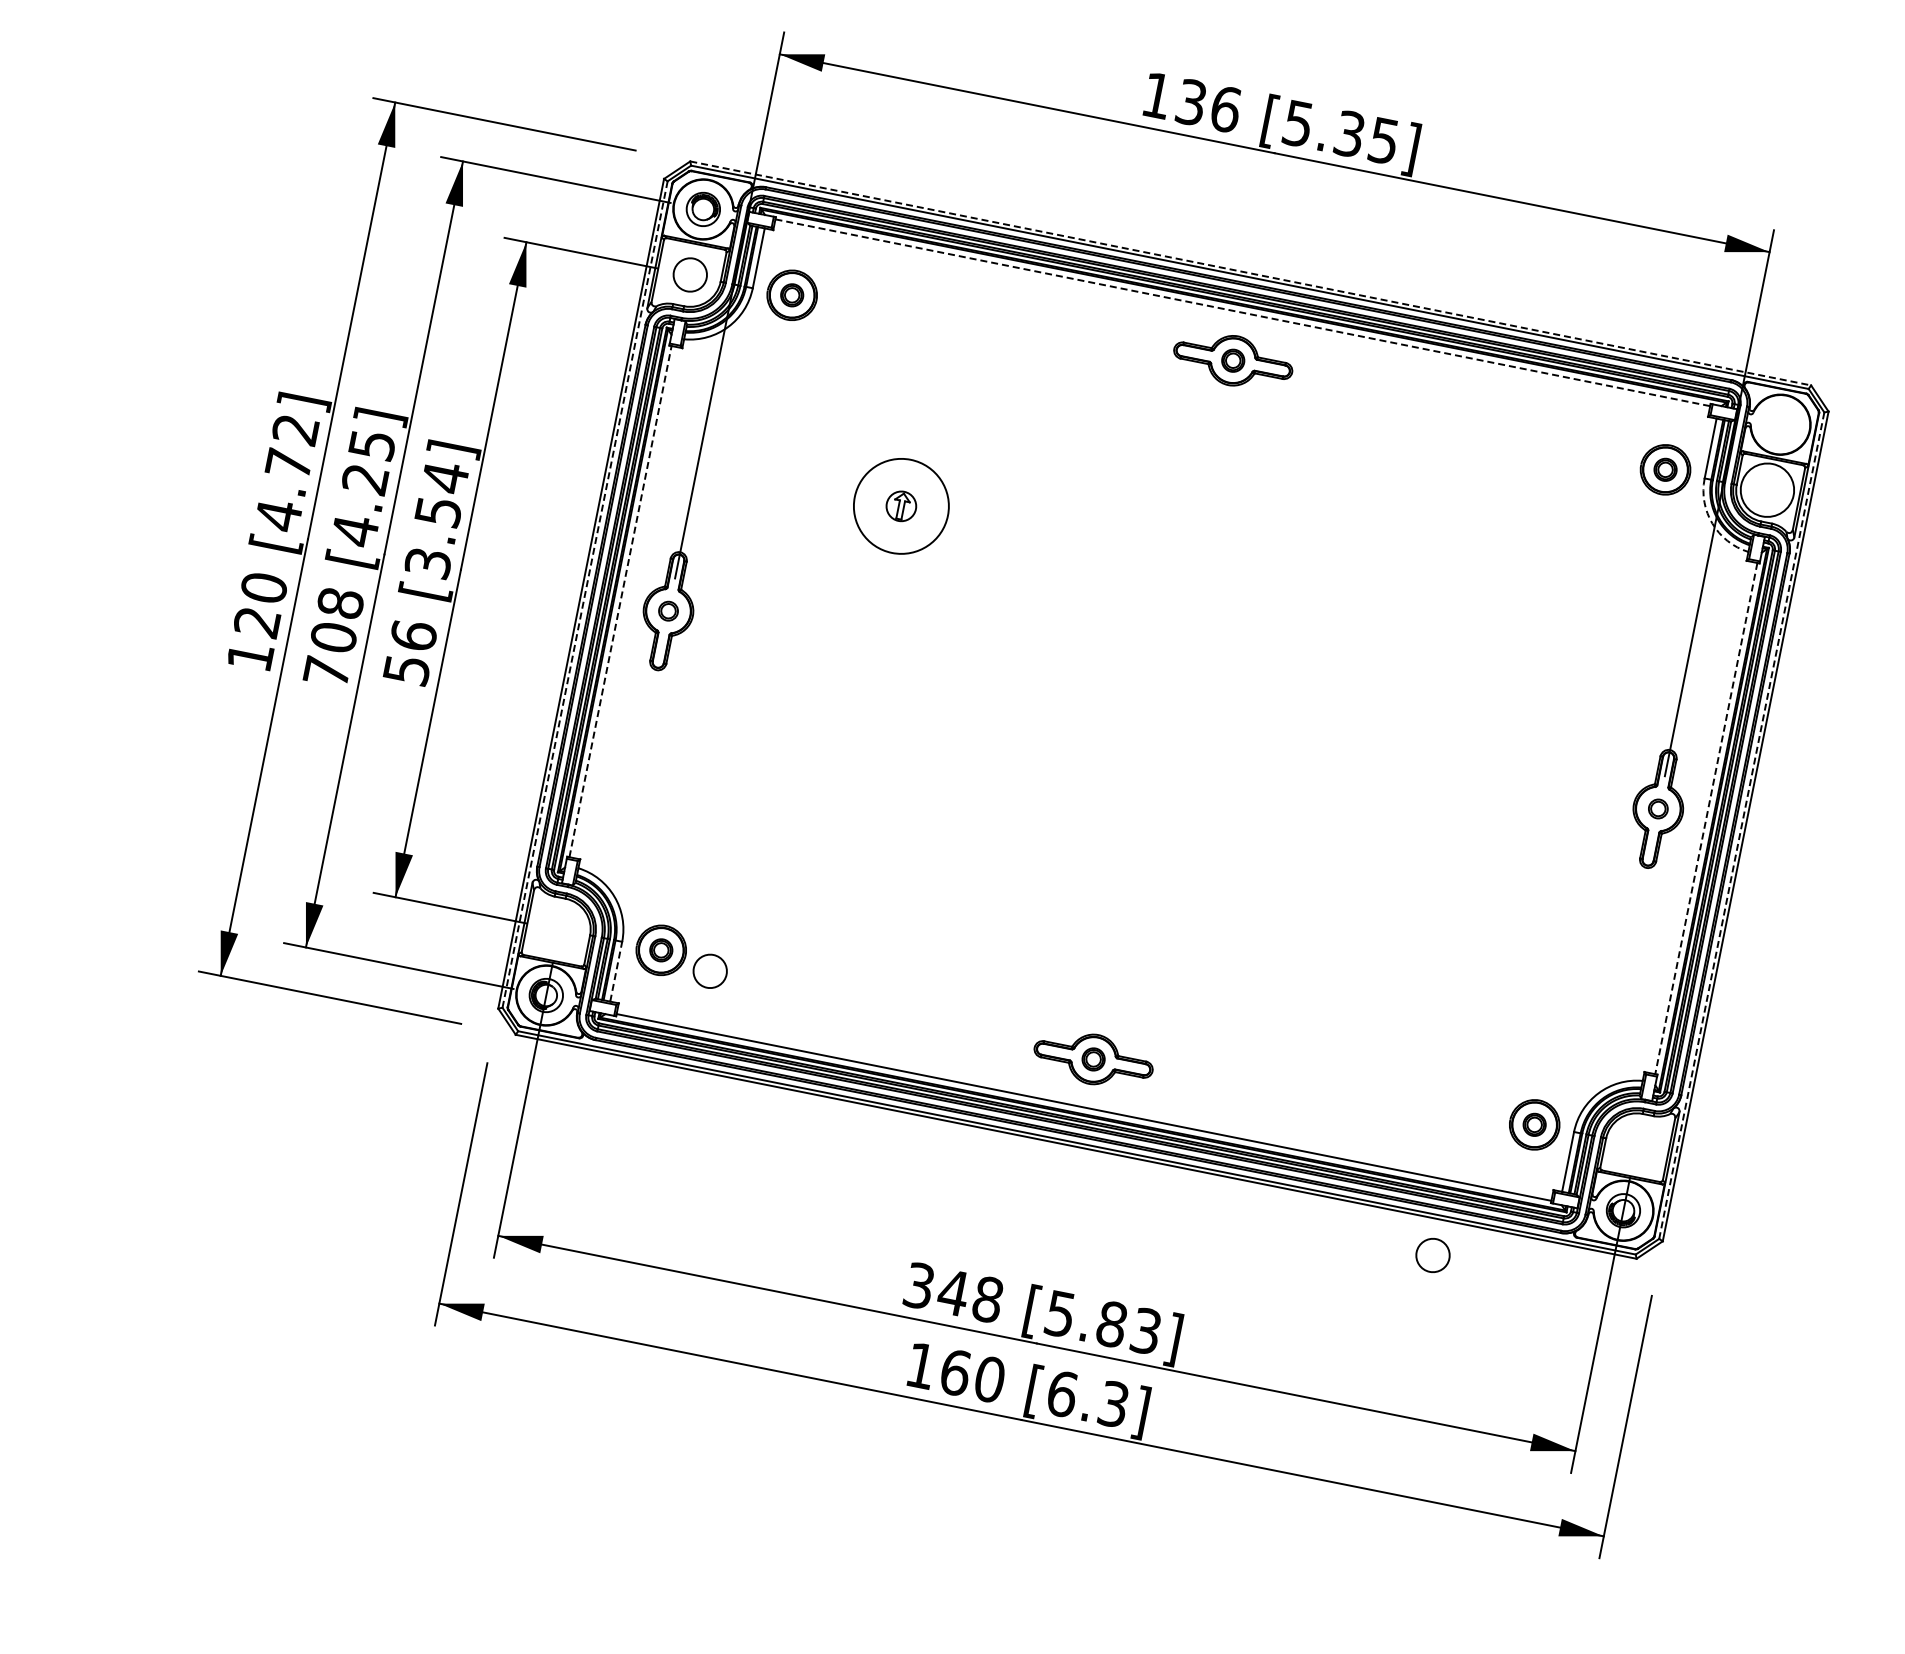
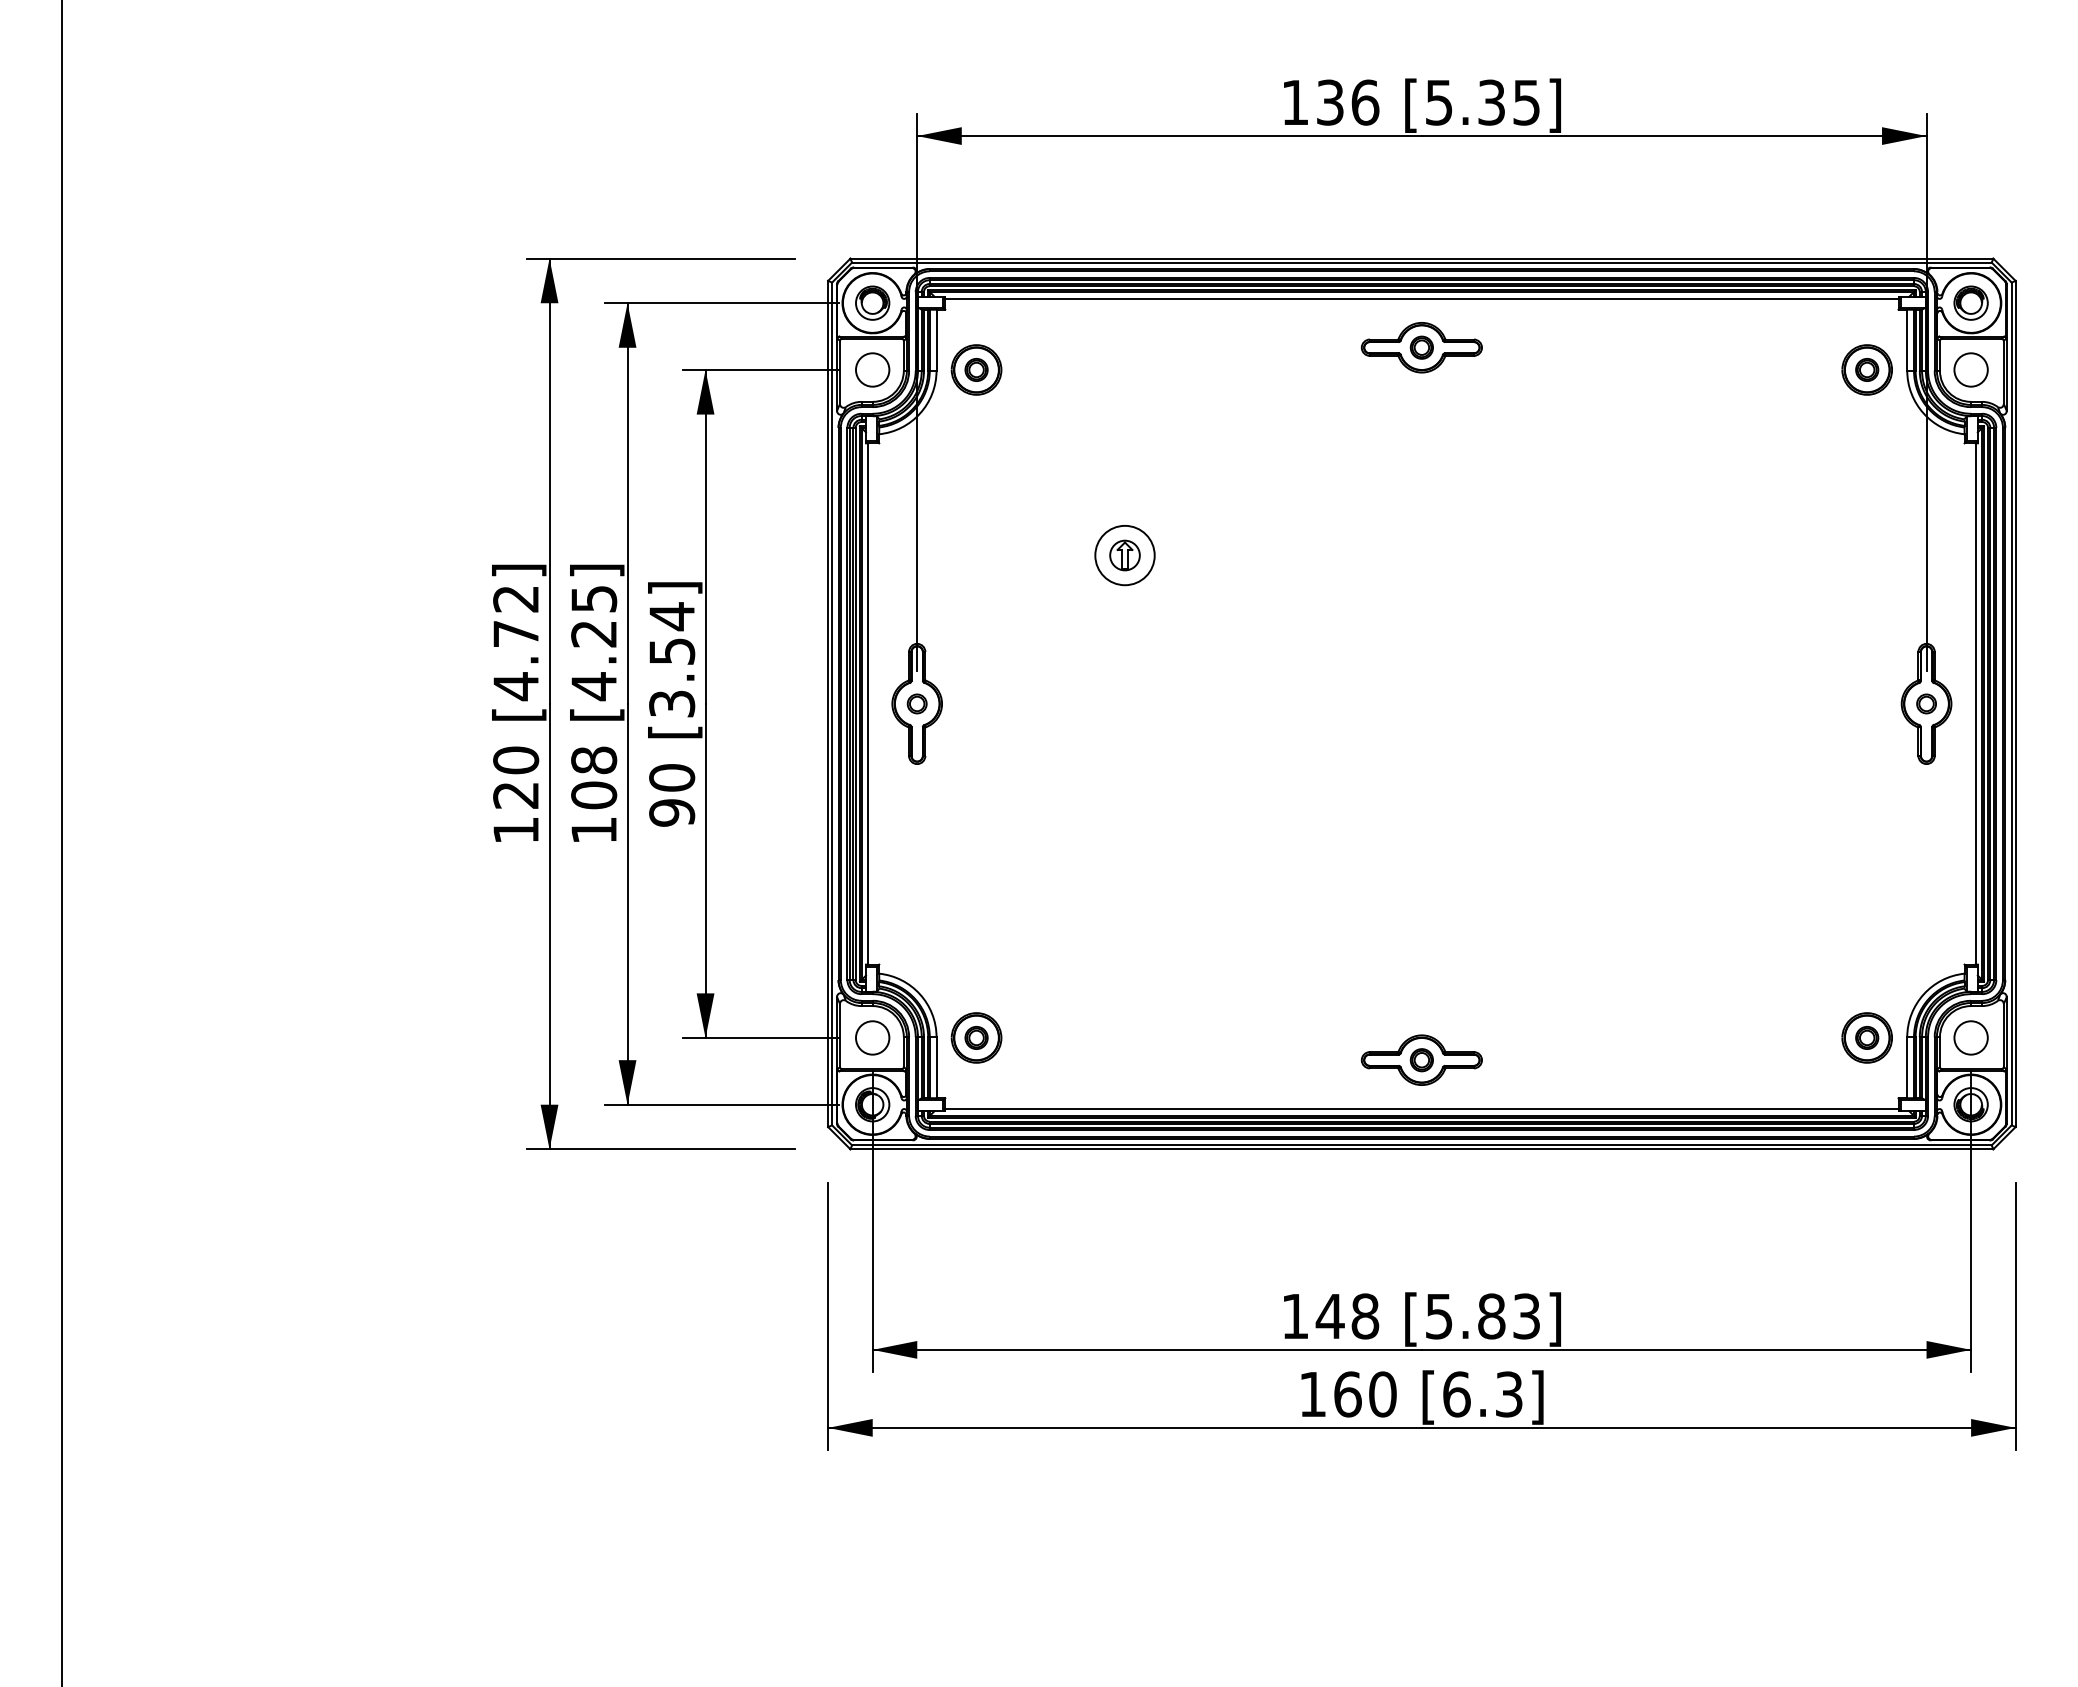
line: (1251, 273) -> (1422, 258), dashed -> solid
line: (1242, 312) -> (1421, 298), dashed -> solid
part: (1780, 423) -> (1970, 302), added
circle: (1766, 489) -> (1970, 369), size x0.62
circle: (900, 506) -> (1124, 555), size x0.62
arc: (1712, 523) -> (1923, 413), dashed -> solid
line: (585, 594) -> (832, 703), dashed -> solid
line: (620, 601) -> (868, 703), dashed -> solid
text: (410, 652) -> (672, 794), 56 -> 90
text: (326, 671) -> (593, 830), 708 -> 108
line: (1706, 818) -> (1975, 703), dashed -> solid
line: (1741, 826) -> (2011, 704), dashed -> solid
circle: (710, 970) -> (872, 1037), moved
line: (616, 971) -> (936, 1067), dashed -> solid
circle: (1432, 1254) -> (1970, 1037), moved
text: (919, 1285) -> (1295, 1316), 348 -> 148

